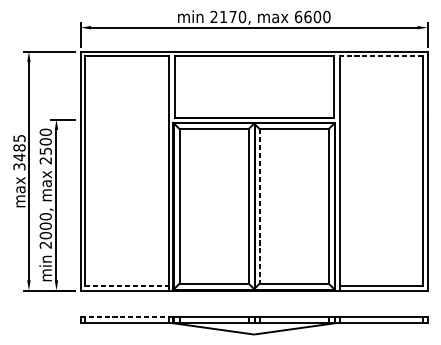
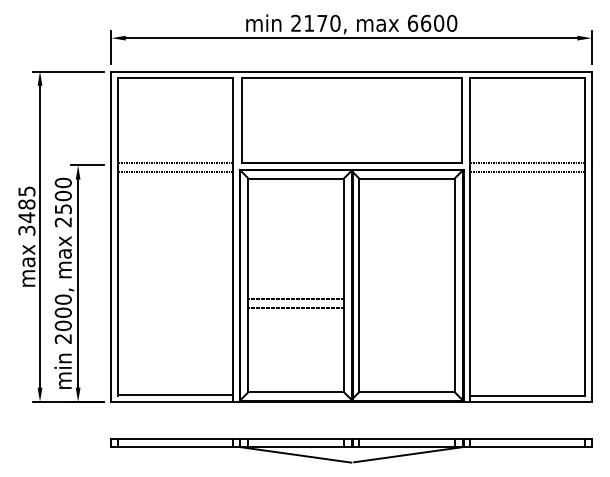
line: (381, 56) -> (527, 77), dashed -> solid
line: (126, 118) -> (175, 163), added
line: (381, 118) -> (527, 163), added
line: (126, 124) -> (175, 171), added
line: (381, 124) -> (527, 171), added
line: (259, 206) -> (359, 285), dashed -> solid
line: (213, 216) -> (295, 299), added
line: (213, 222) -> (295, 307), added
line: (126, 285) -> (175, 395), dashed -> solid
line: (126, 317) -> (175, 438), dashed -> solid

